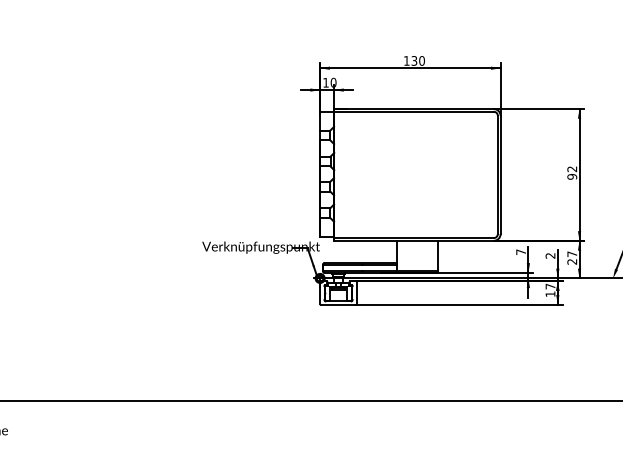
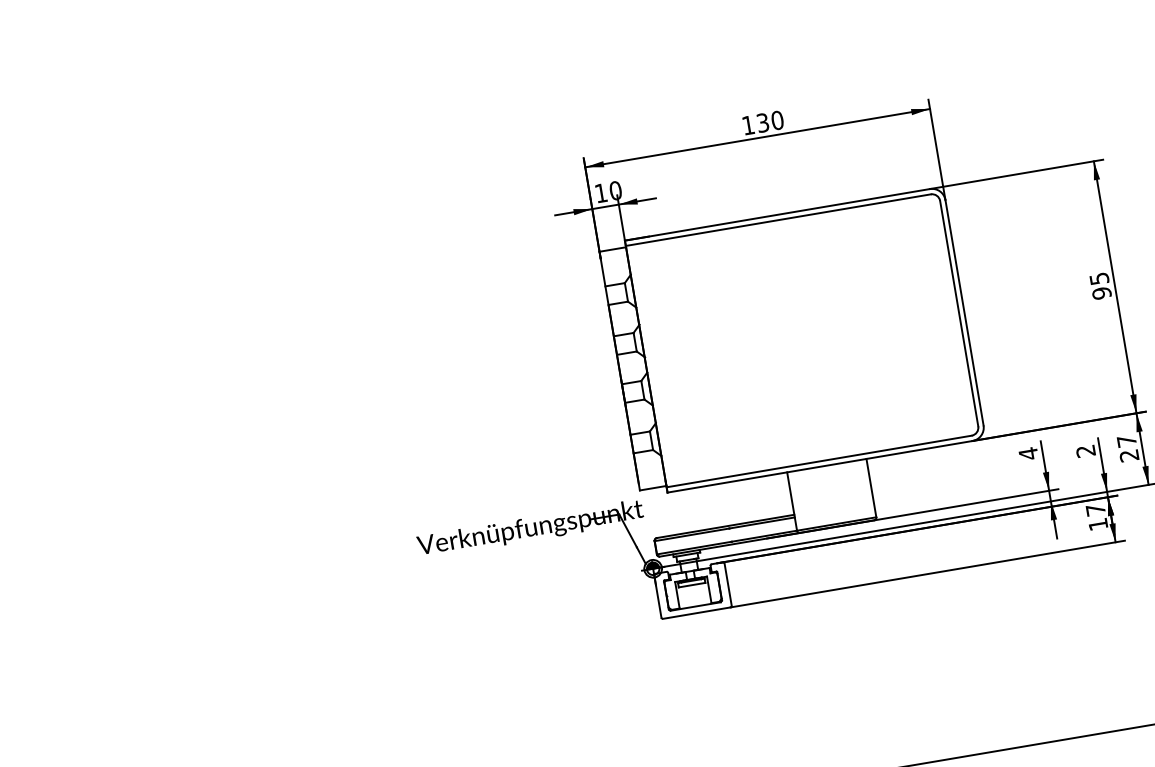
text: (572, 169) -> (1099, 279), 92 -> 95
text: (520, 252) -> (1027, 454), 7 -> 4

